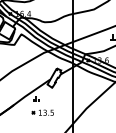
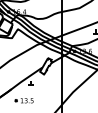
part: (42, 112) -> (23, 100), moved

